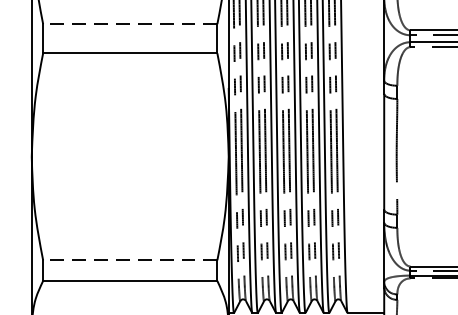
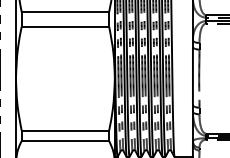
line: (130, 25) -> (65, 12), dashed -> solid
line: (130, 260) -> (65, 130), dashed -> solid

